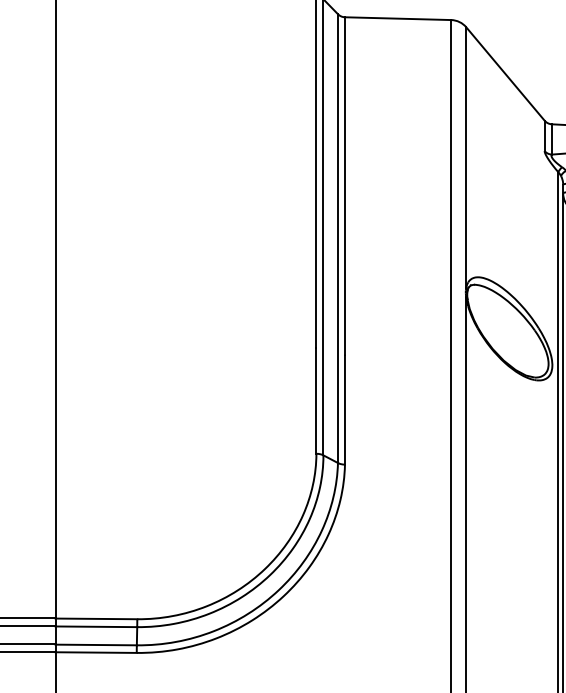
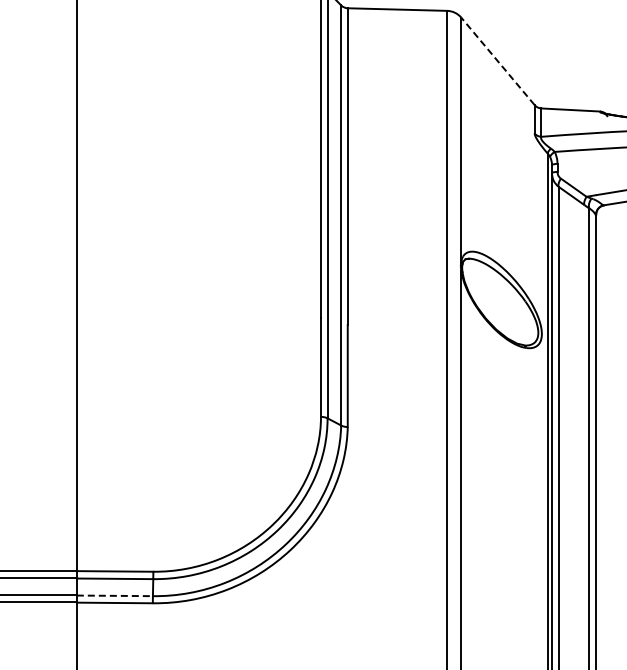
line: (504, 73) -> (497, 60), solid -> dashed
line: (96, 644) -> (115, 595), solid -> dashed

